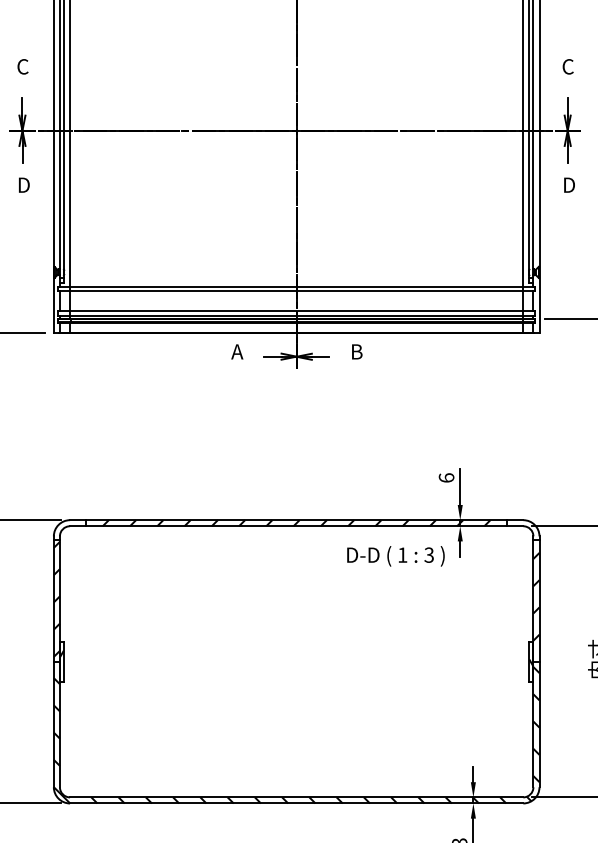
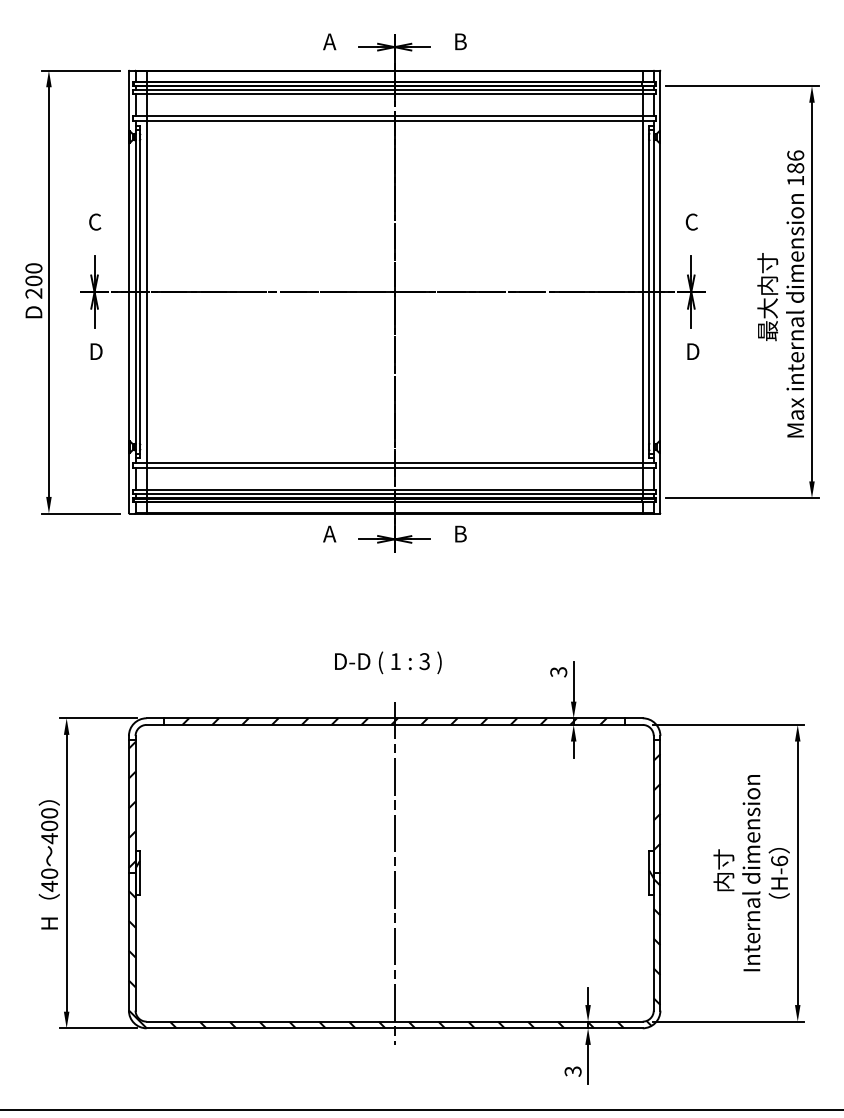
text: (446, 477) -> (558, 671), 6 -> 3
text: (396, 556) -> (388, 662), moved
line: (296, 661) -> (394, 872), added

